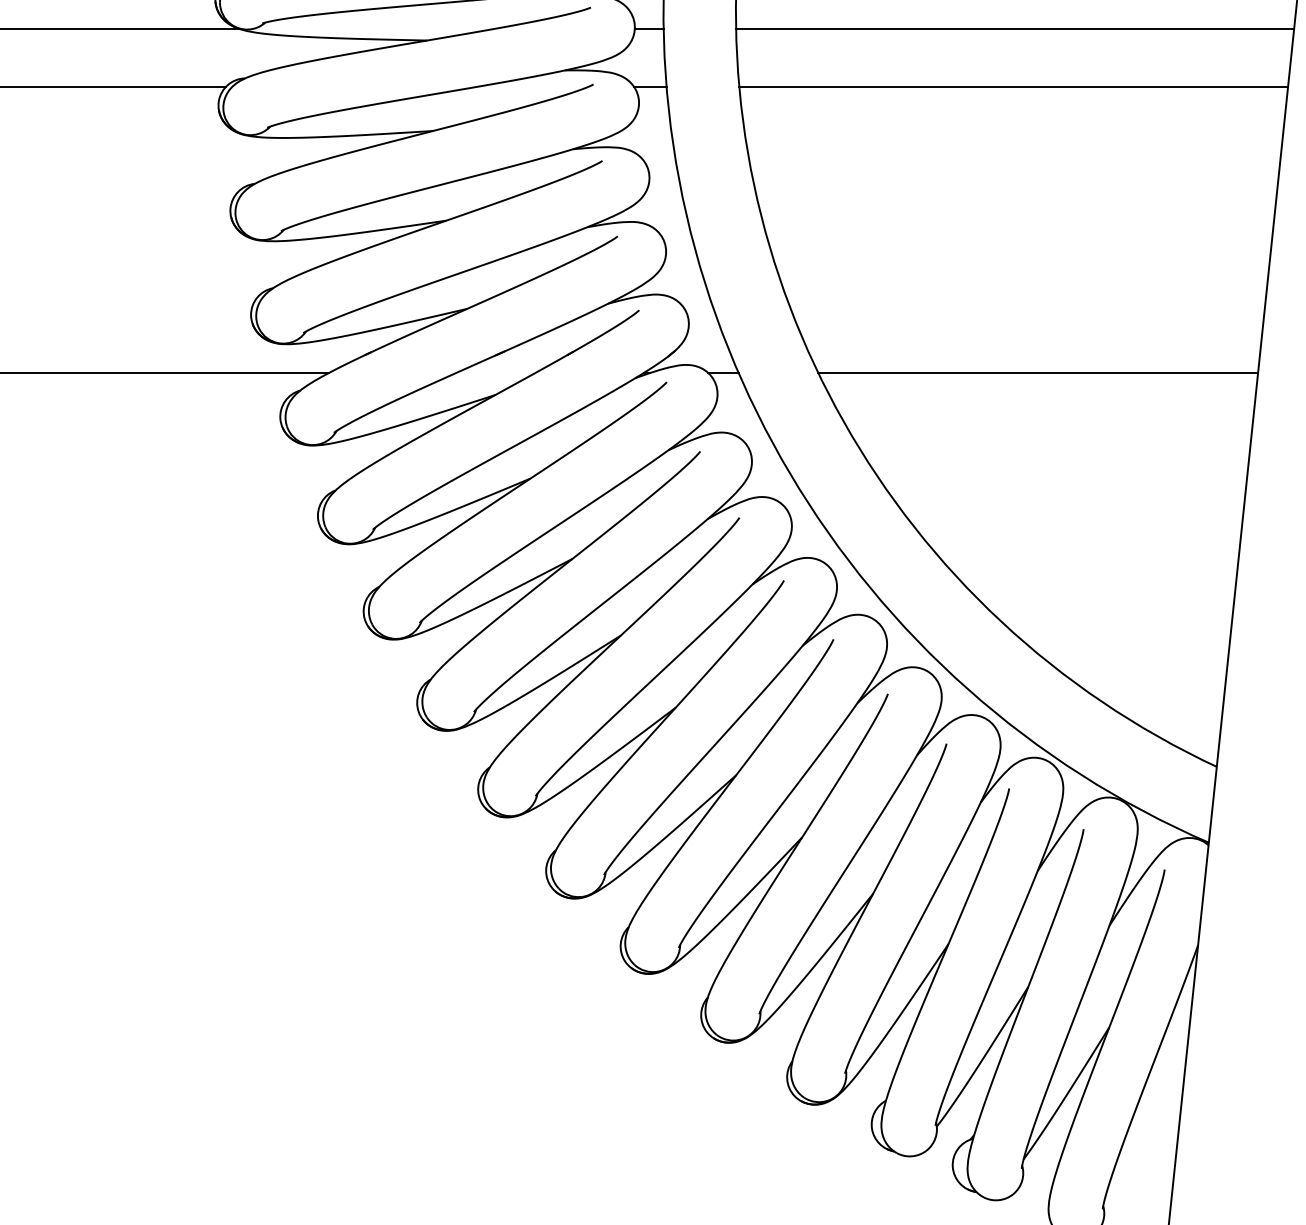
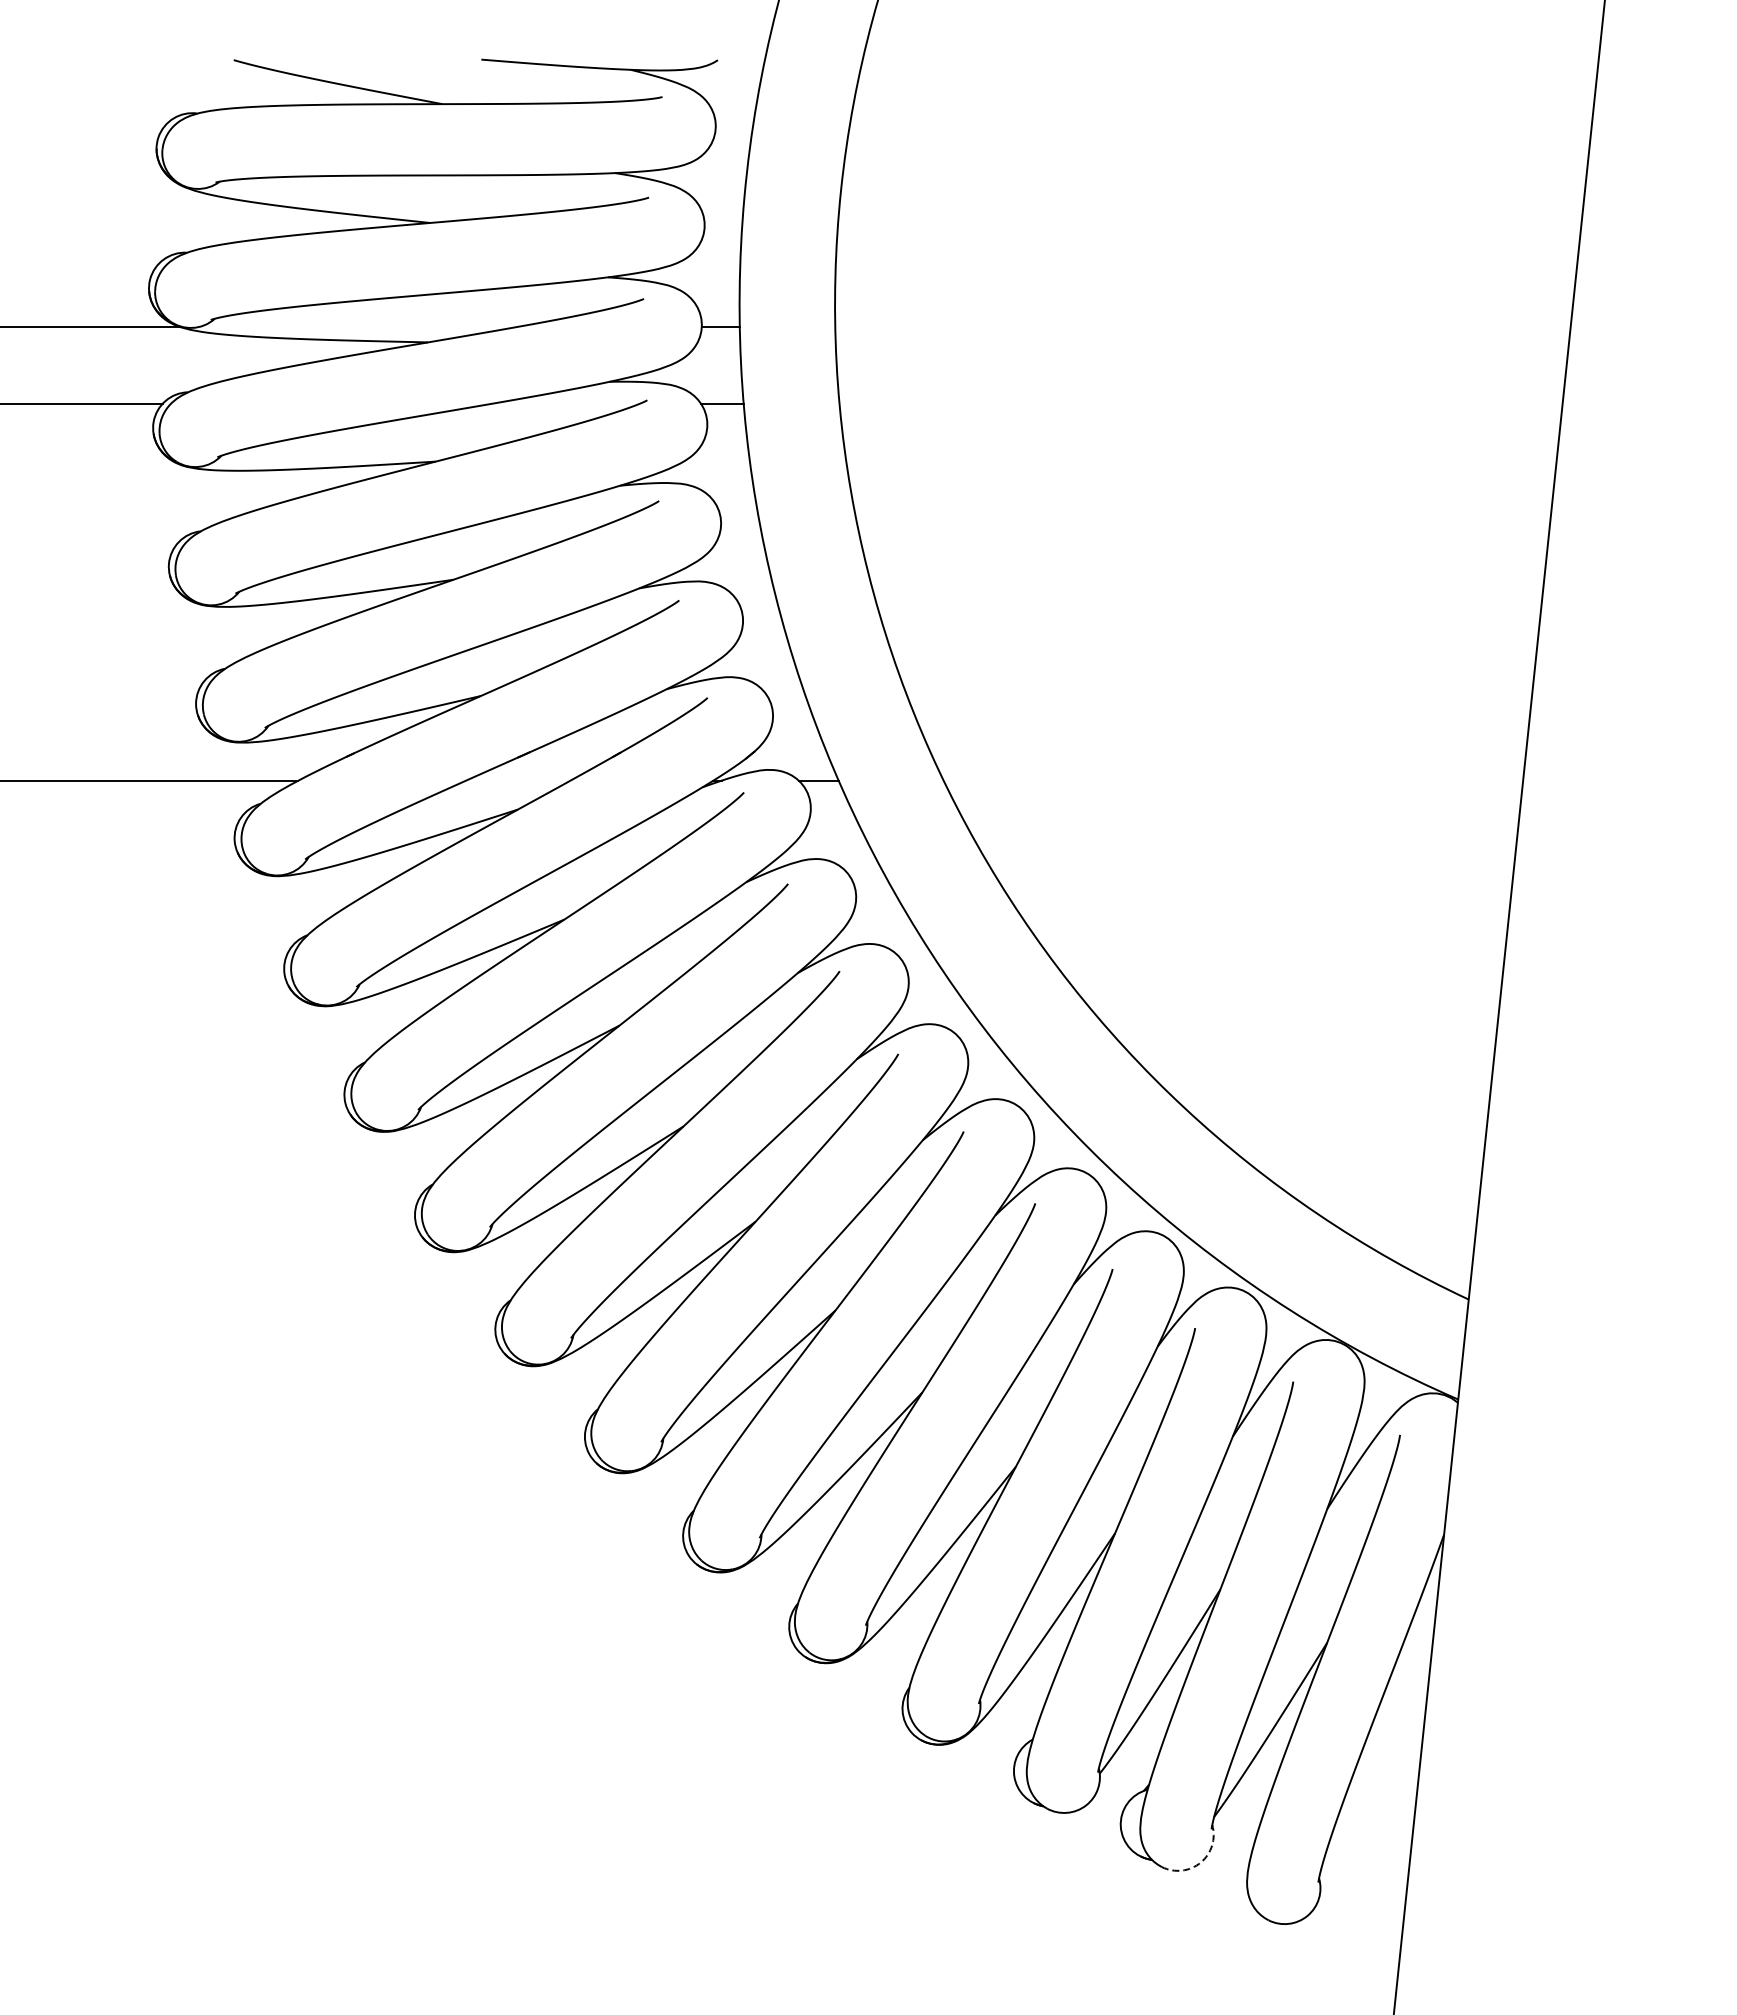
line: (1014, 29) -> (1202, 327), removed
line: (1013, 86) -> (1200, 403), removed
line: (1038, 372) -> (1233, 780), removed
arc: (1013, 1194) -> (1200, 1862), solid -> dashed

